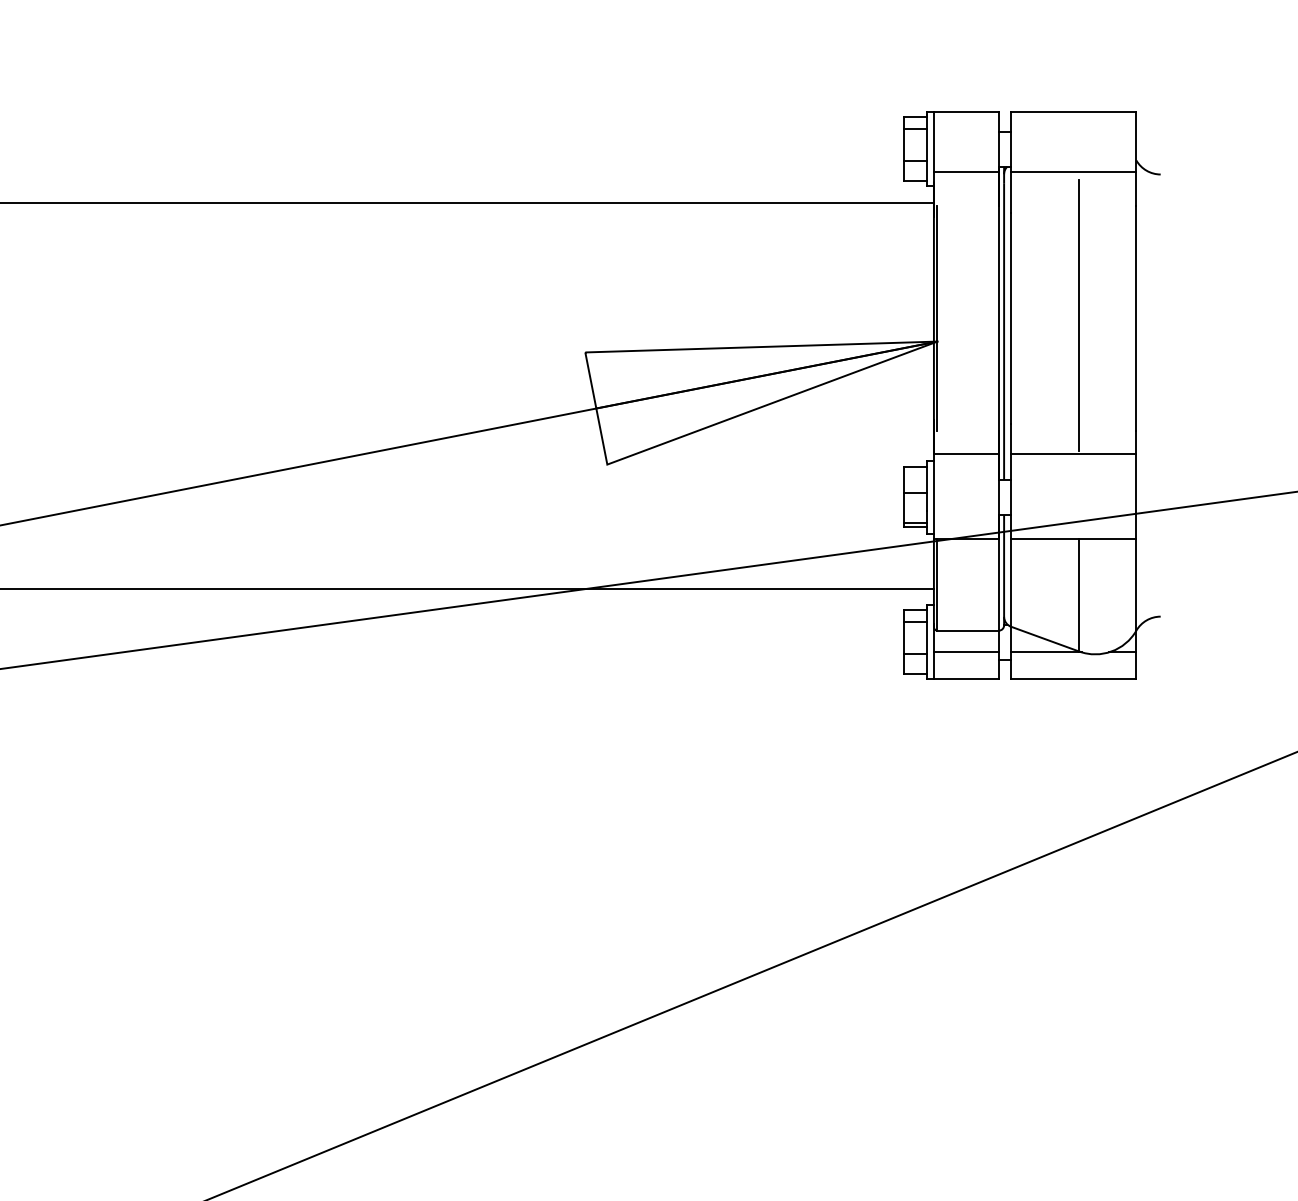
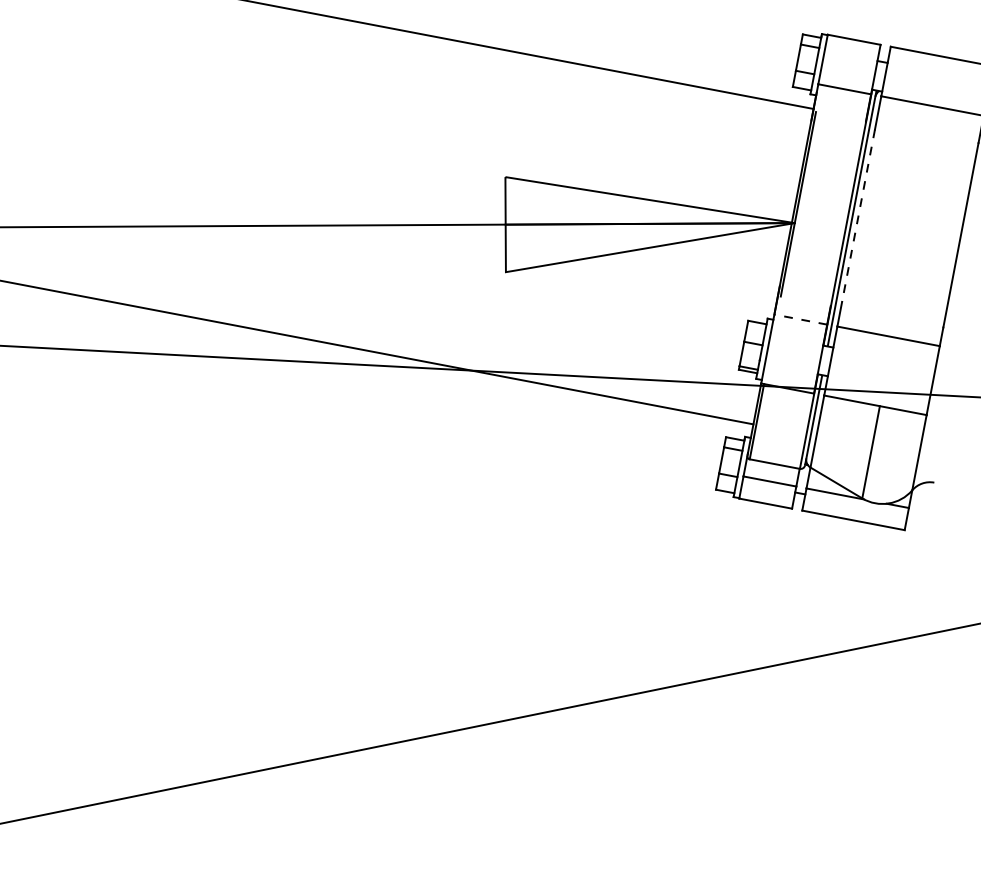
line: (1079, 314) -> (915, 223), removed
line: (1011, 319) -> (858, 216), solid -> dashed
line: (965, 454) -> (800, 319), solid -> dashed

